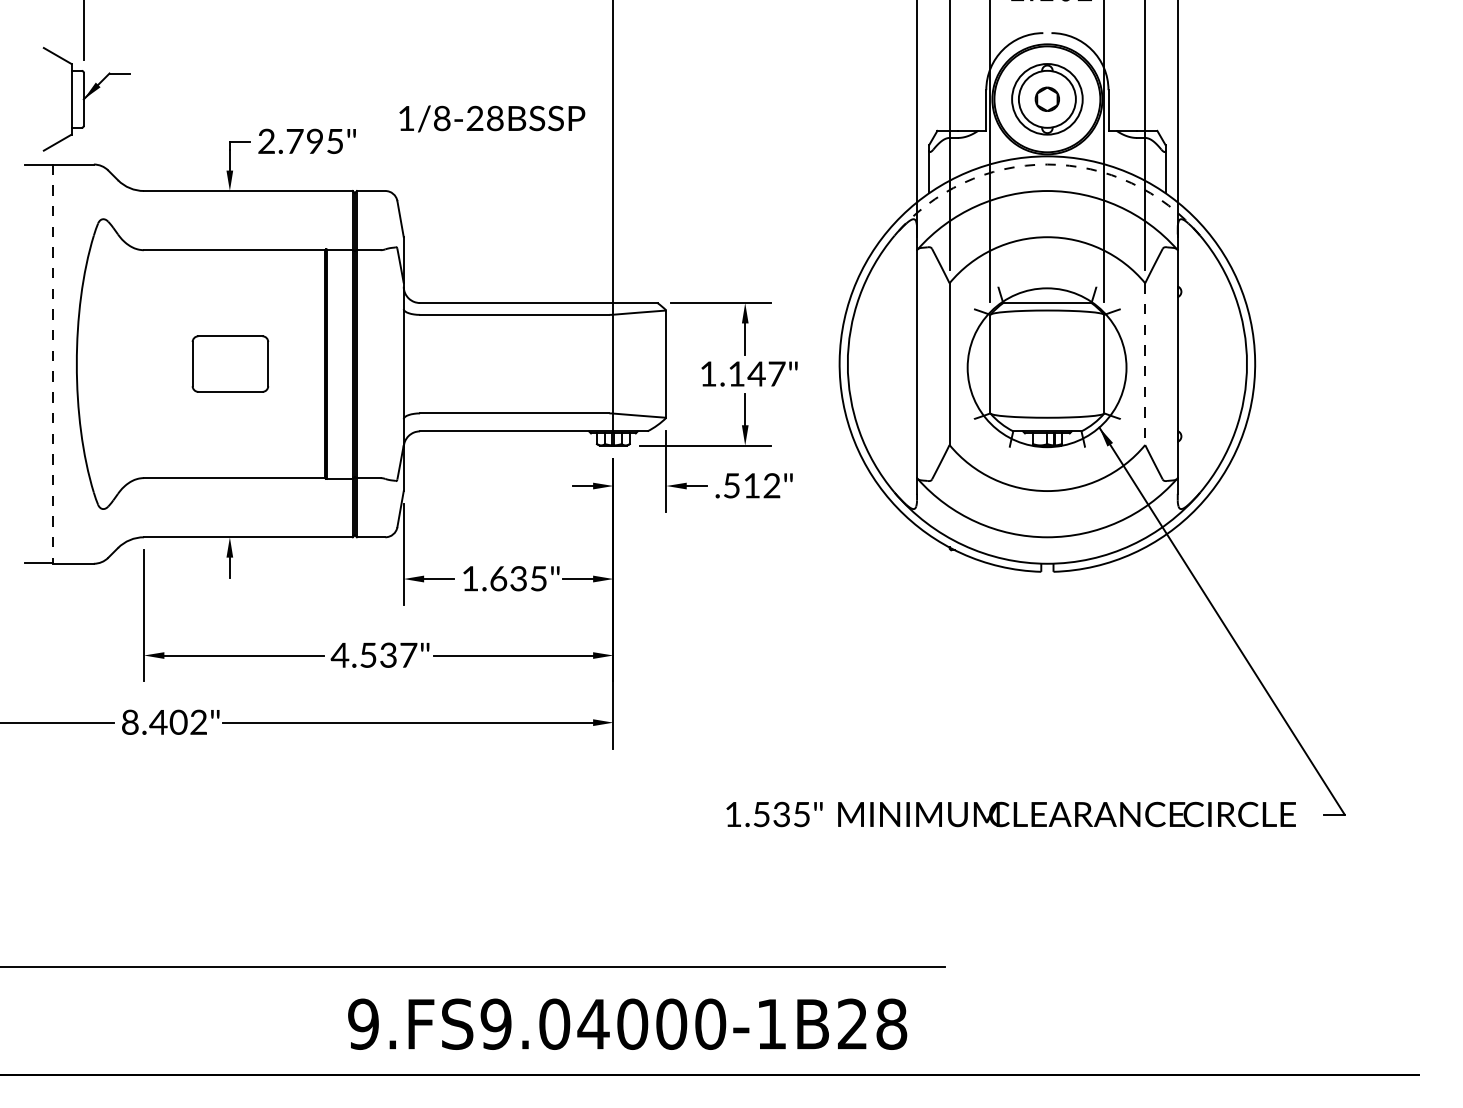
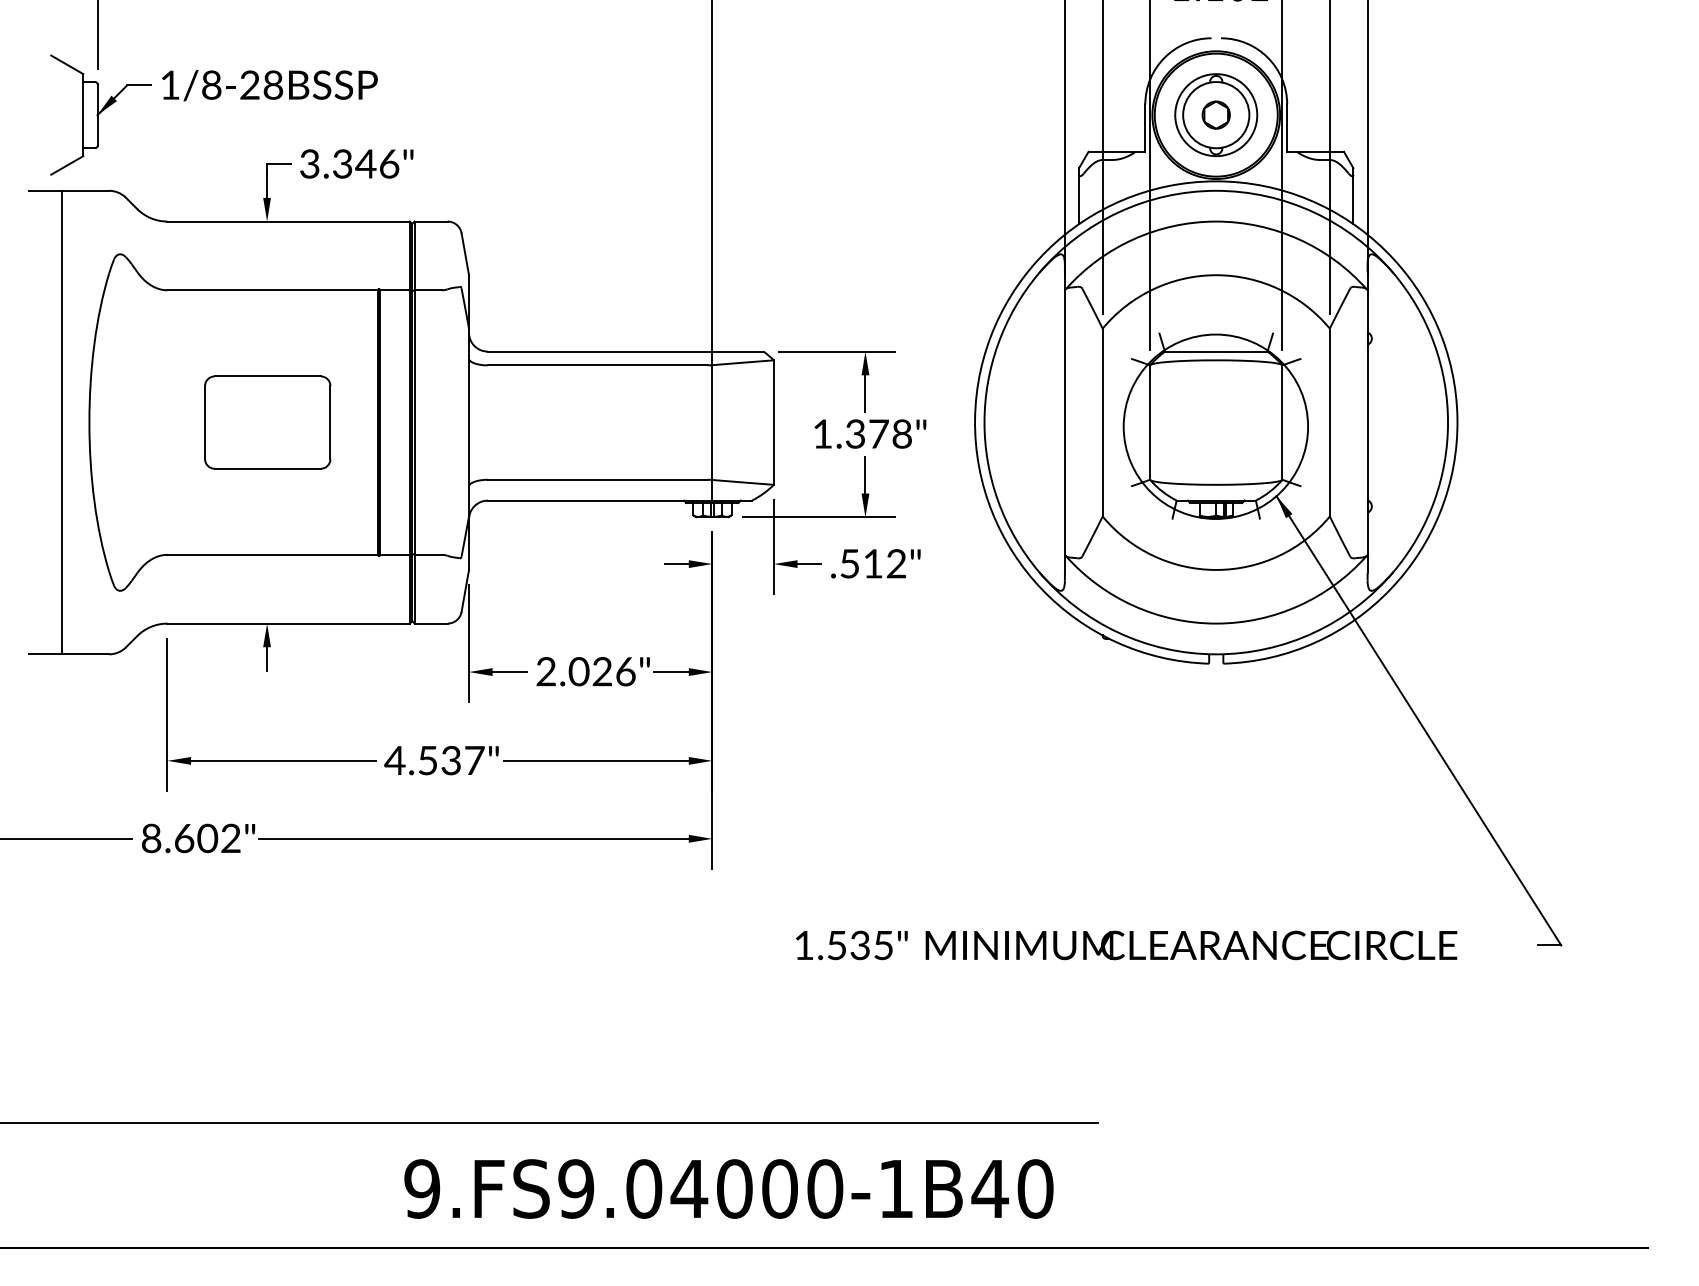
text: (492, 118) -> (270, 85), moved
text: (300, 141) -> (349, 164), 2.795" -> 3.346"
arc: (1047, 164) -> (1216, 190), dashed -> solid
part: (230, 363) -> (267, 421), size x1.43
line: (53, 364) -> (62, 422), dashed -> solid
line: (1145, 364) -> (1330, 422), dashed -> solid
text: (756, 373) -> (878, 433), 1.147" -> 1.378"
text: (504, 578) -> (585, 671), 1.635" -> 2.026"
text: (158, 722) -> (184, 838), 8.402" -> 8.602"
text: (1010, 814) -> (1125, 945), moved
text: (871, 1023) -> (1012, 1188), 9.FS9.04000-1B28 -> 9.FS9.04000-1B40

